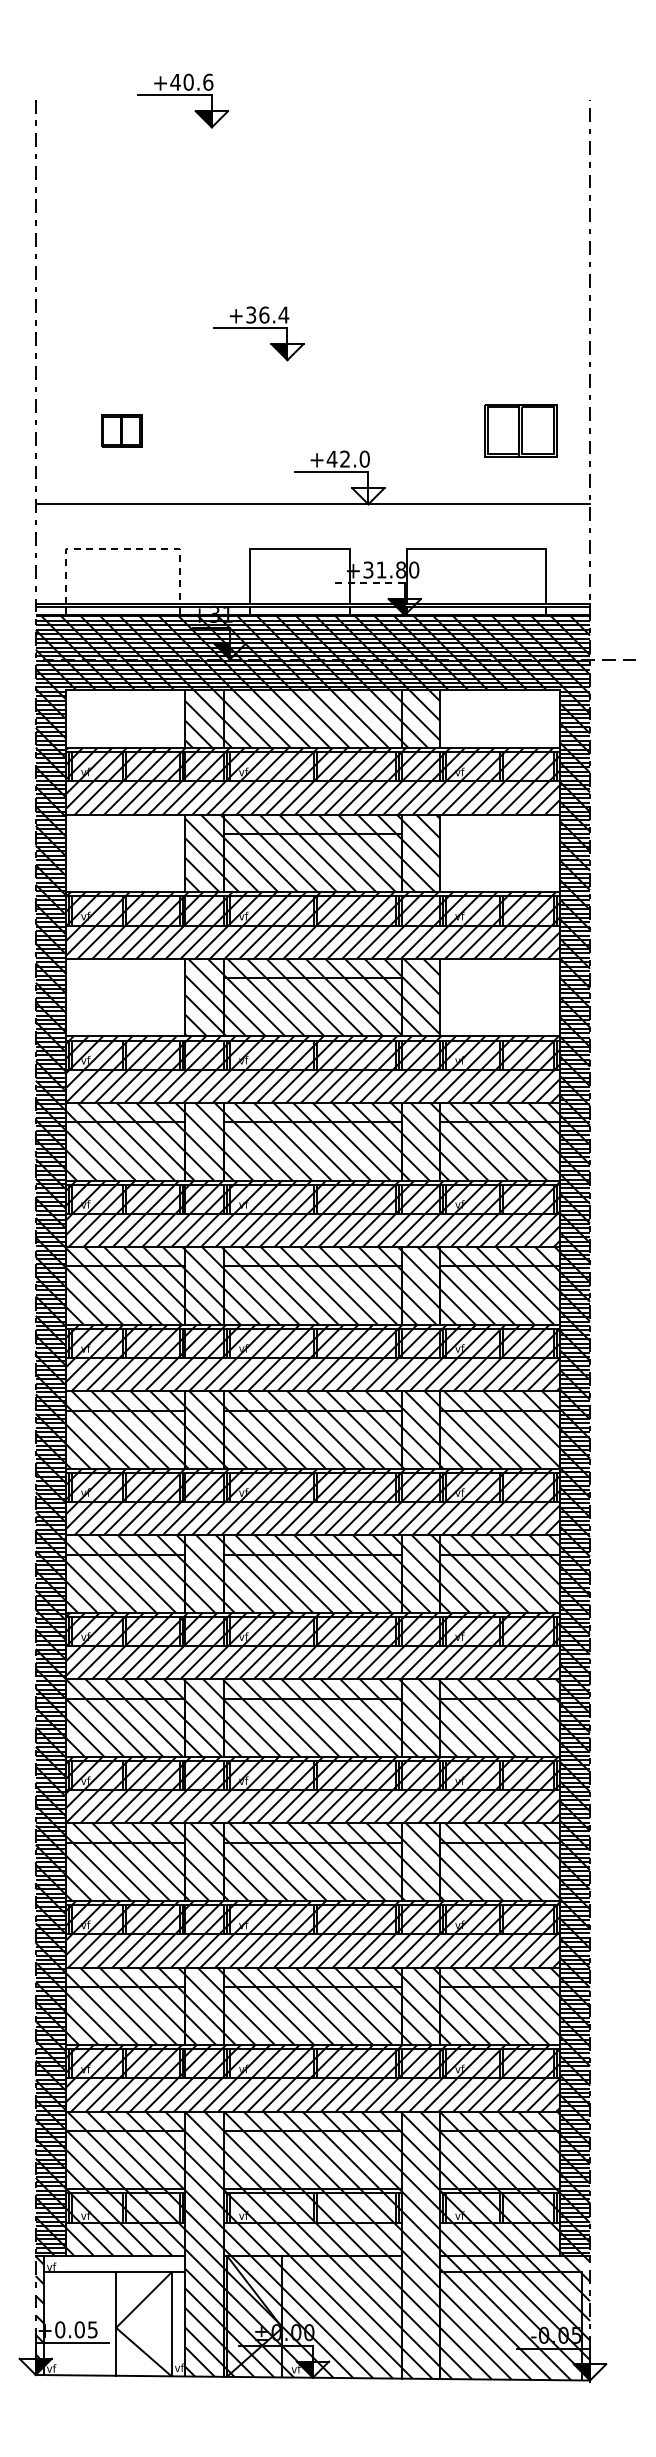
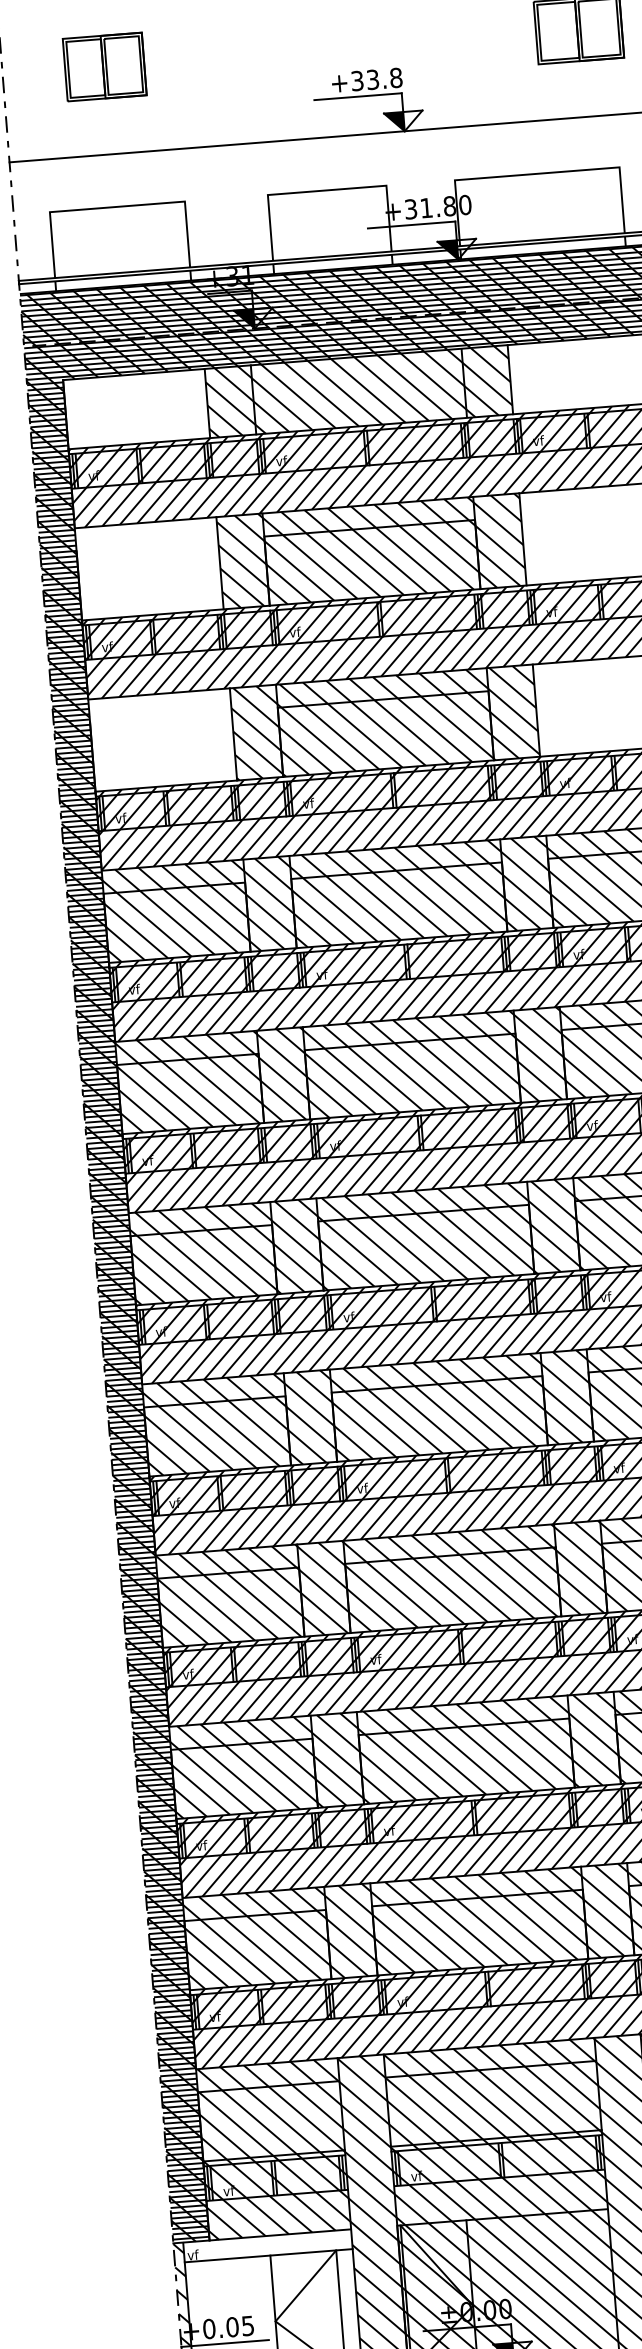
part: (121, 430) -> (104, 66), size x1.67
text: (347, 458) -> (375, 78), +42.0 -> +33.8
fill: (360, 496) -> (394, 122), added
line: (123, 548) -> (117, 206), dashed -> solid
line: (367, 583) -> (411, 225), dashed -> solid

